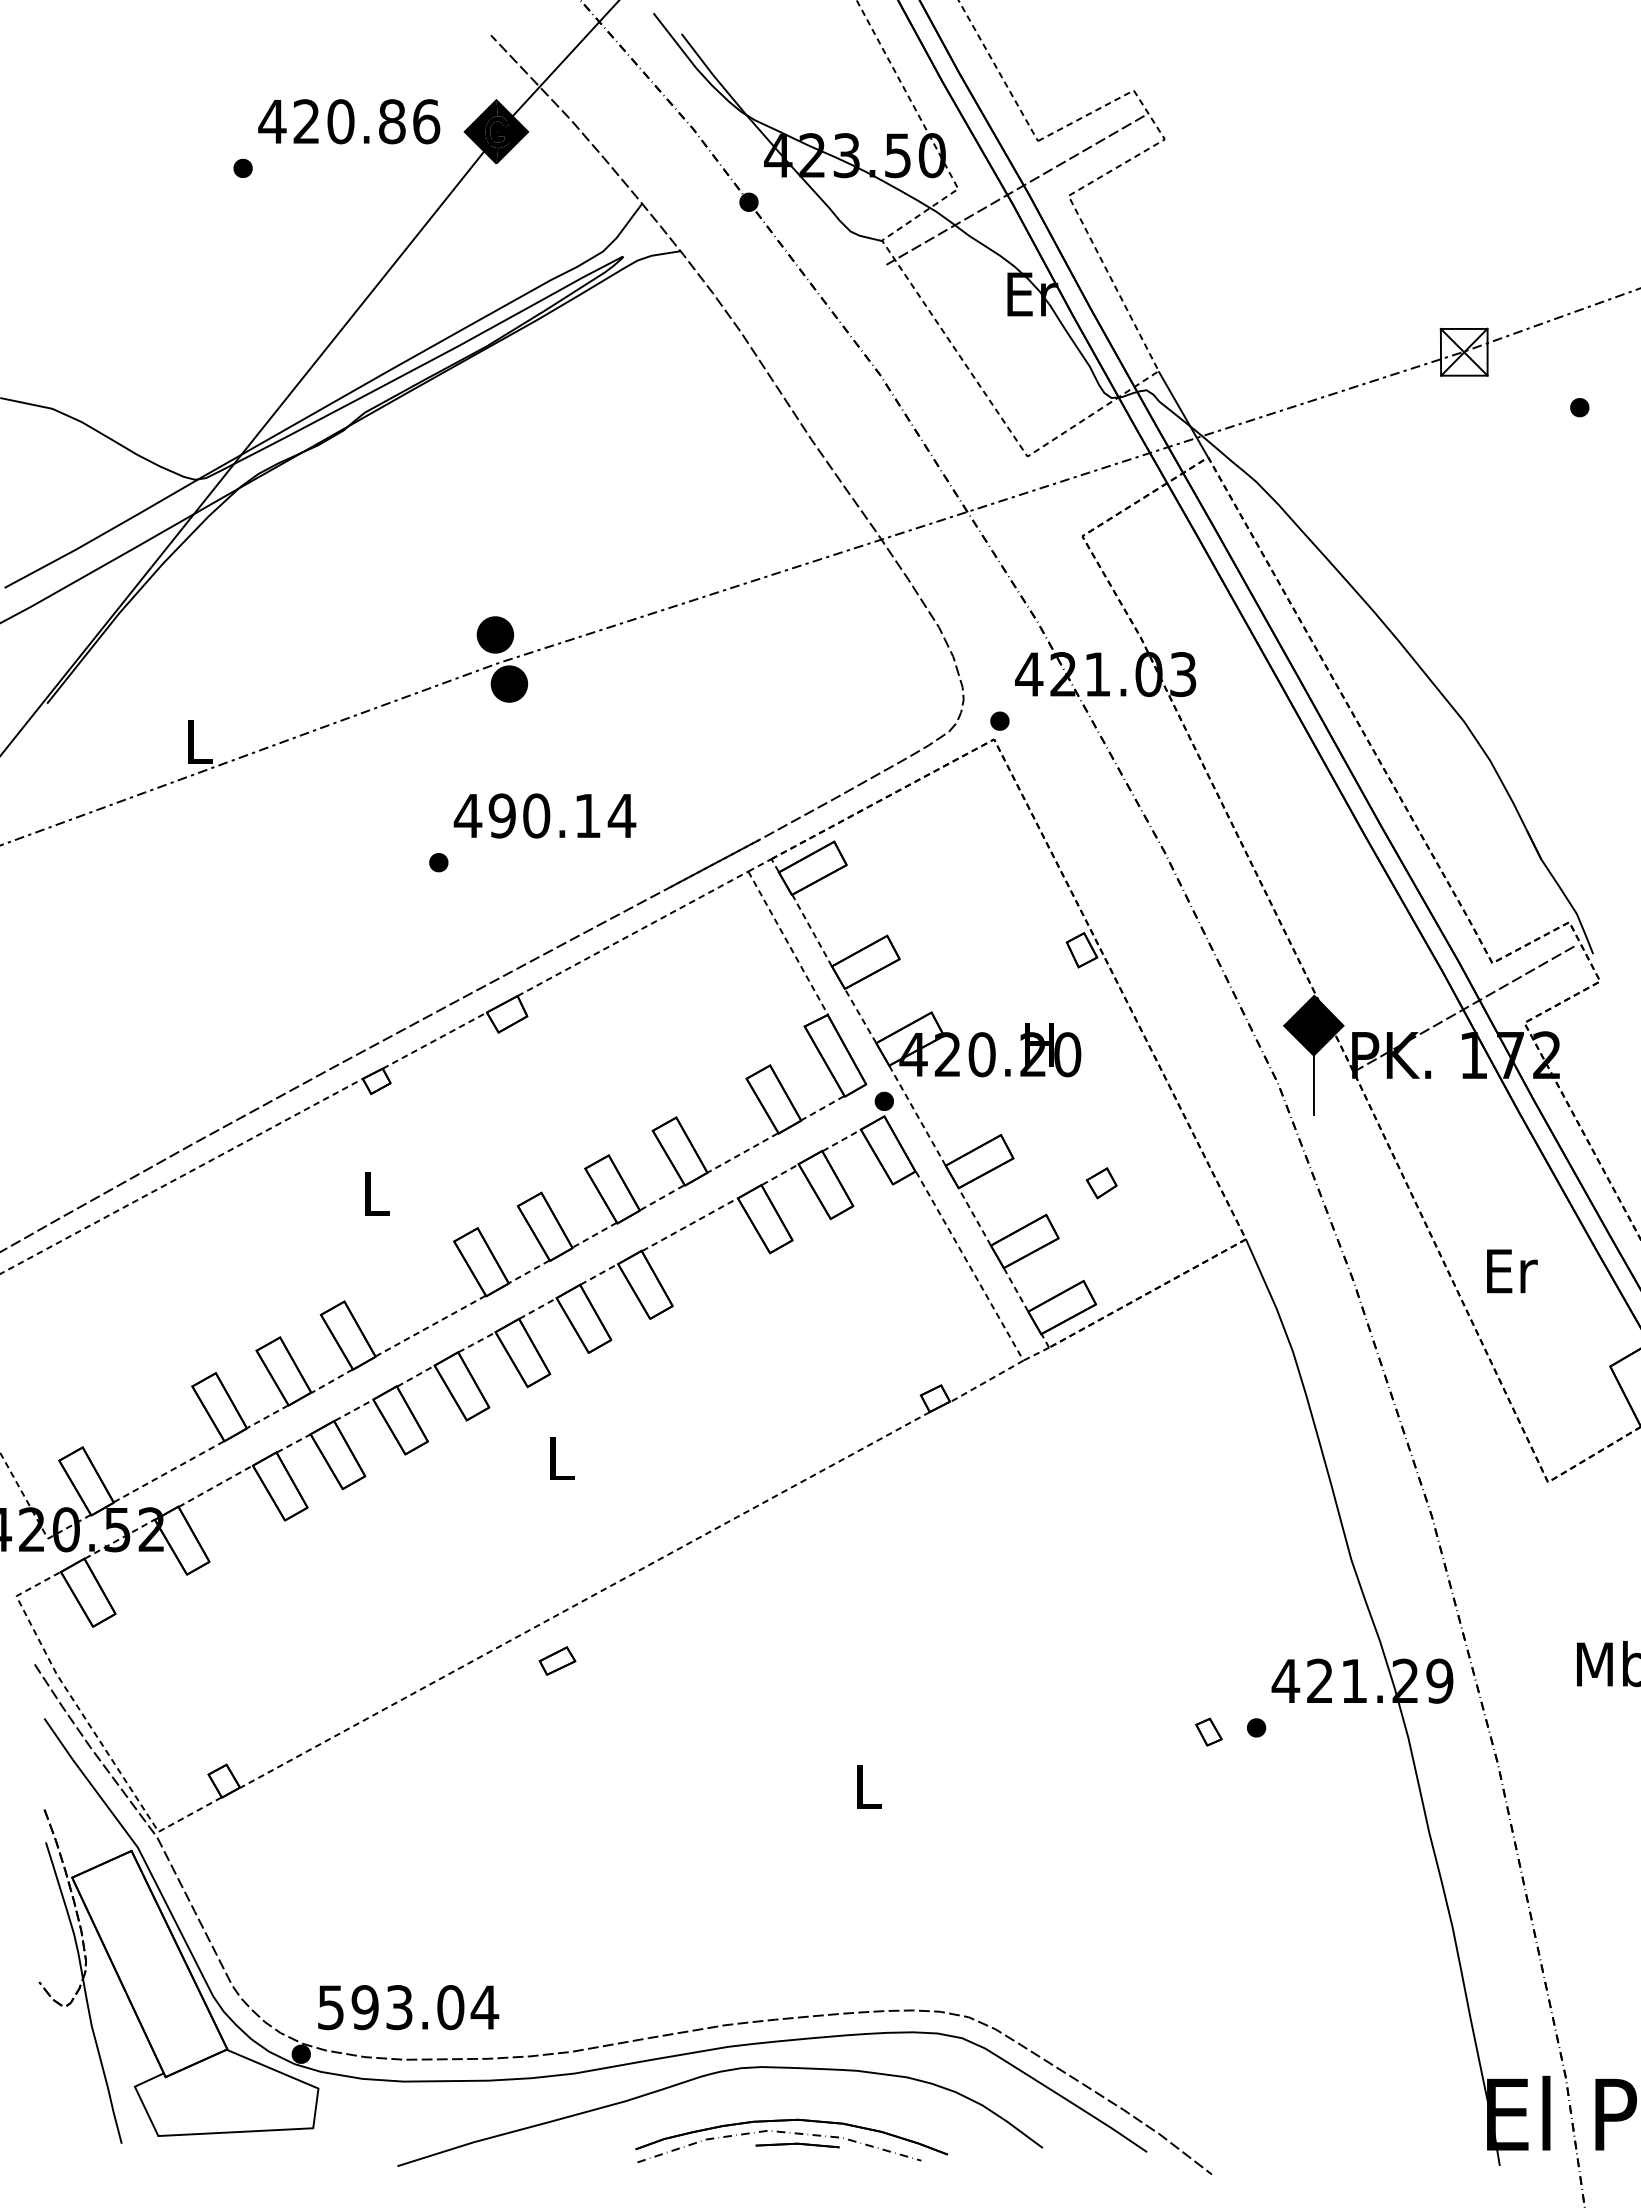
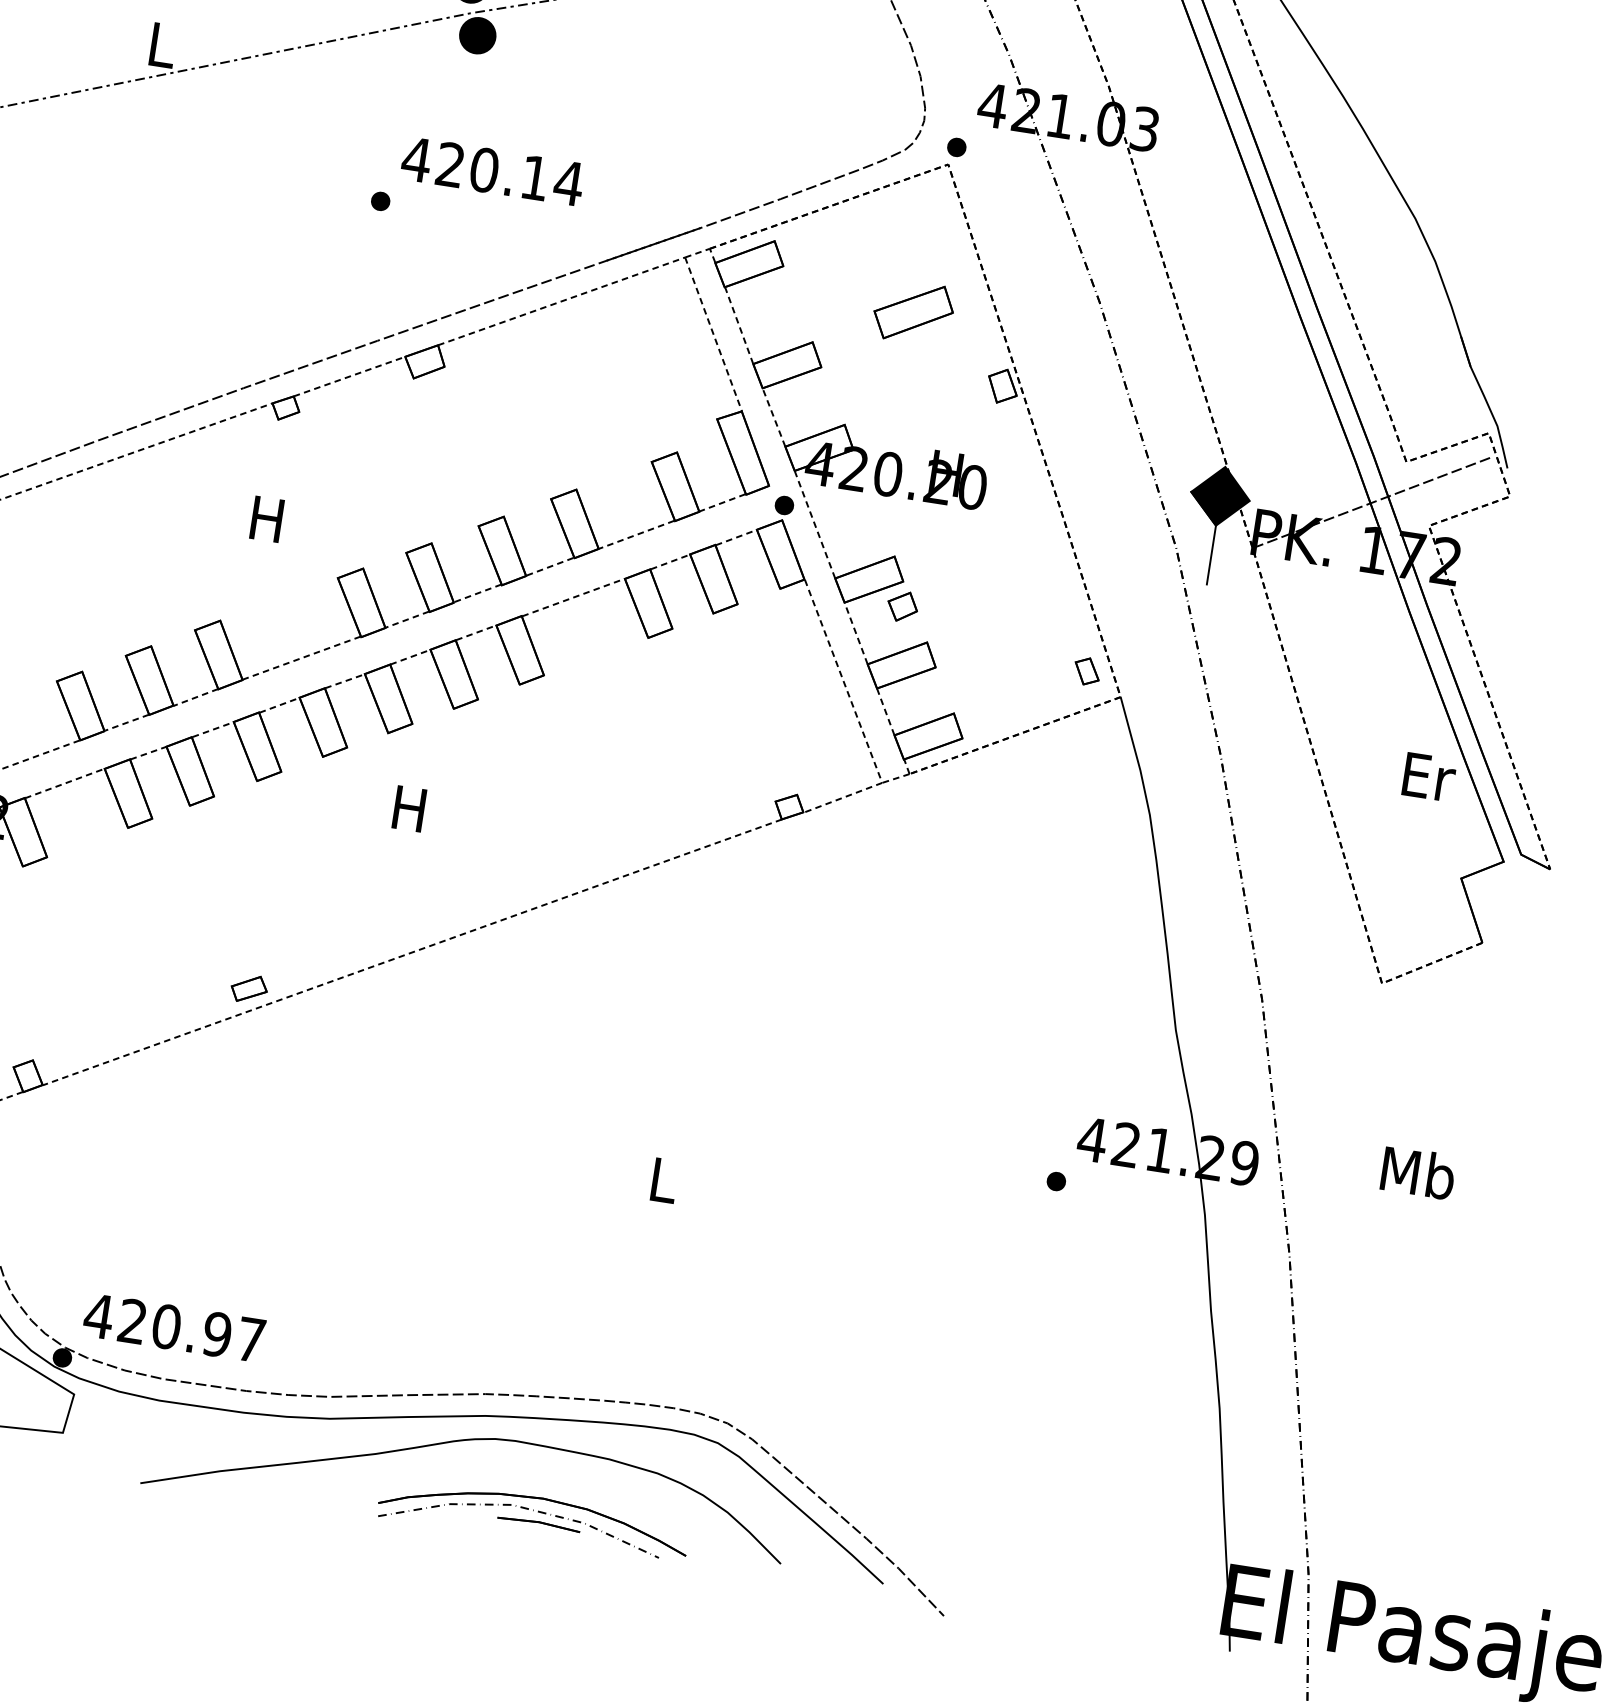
text: (501, 815) -> (449, 164), 490.14 -> 420.14
part: (982, 890) -> (913, 312), added
part: (1101, 1183) -> (902, 606), moved
text: (374, 1193) -> (266, 518), L -> H
text: (1512, 1271) -> (1429, 777), moved
text: (559, 1458) -> (408, 808), L -> H
part: (557, 1660) -> (249, 988), moved
part: (1208, 1731) -> (1086, 670), moved
text: (407, 2007) -> (174, 1327), 593.04 -> 420.97

